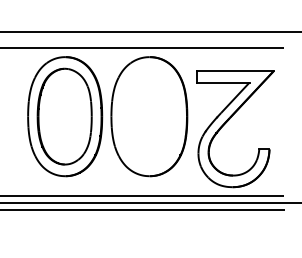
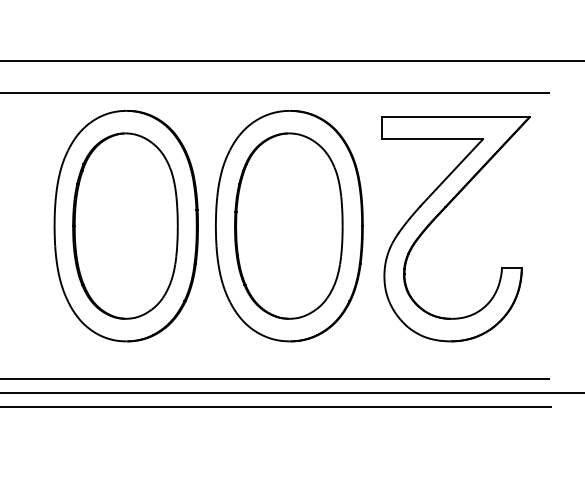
part: (148, 116) -> (287, 225), added
part: (228, 121) -> (442, 214), moved

